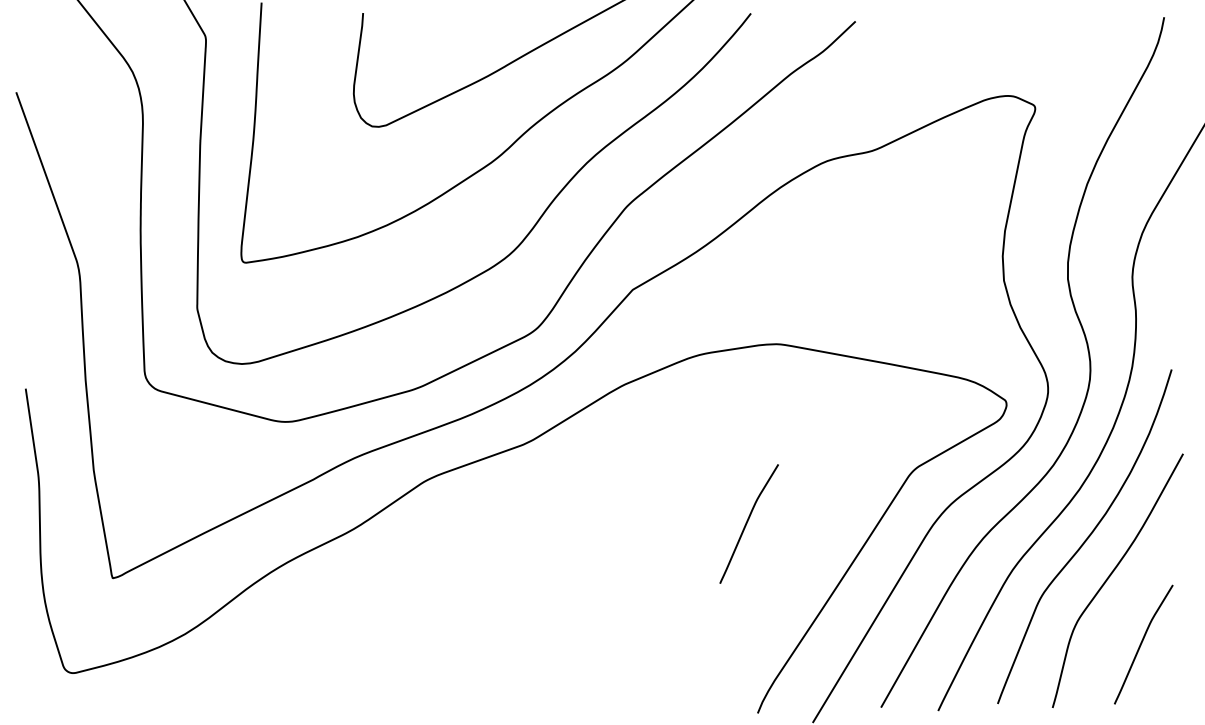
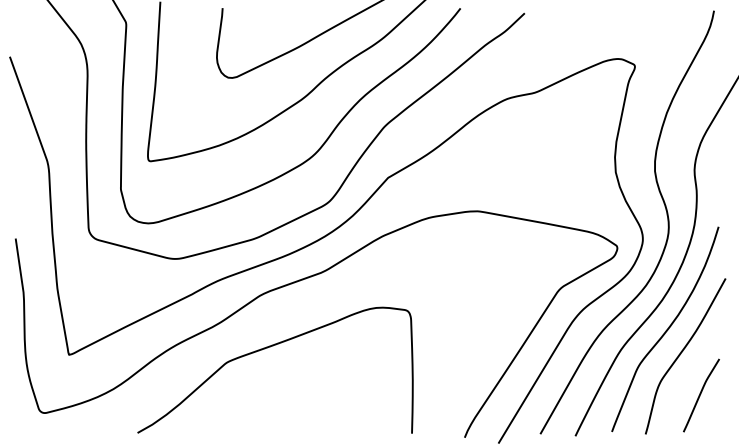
curve: (749, 522) -> (459, 320), removed
curve: (436, 567) -> (267, 348), added

